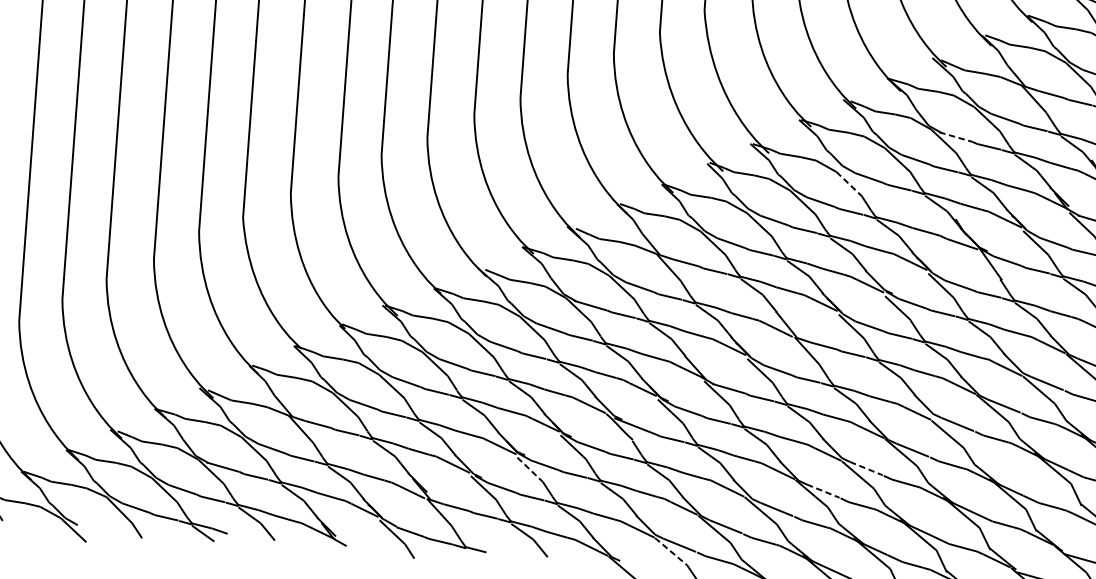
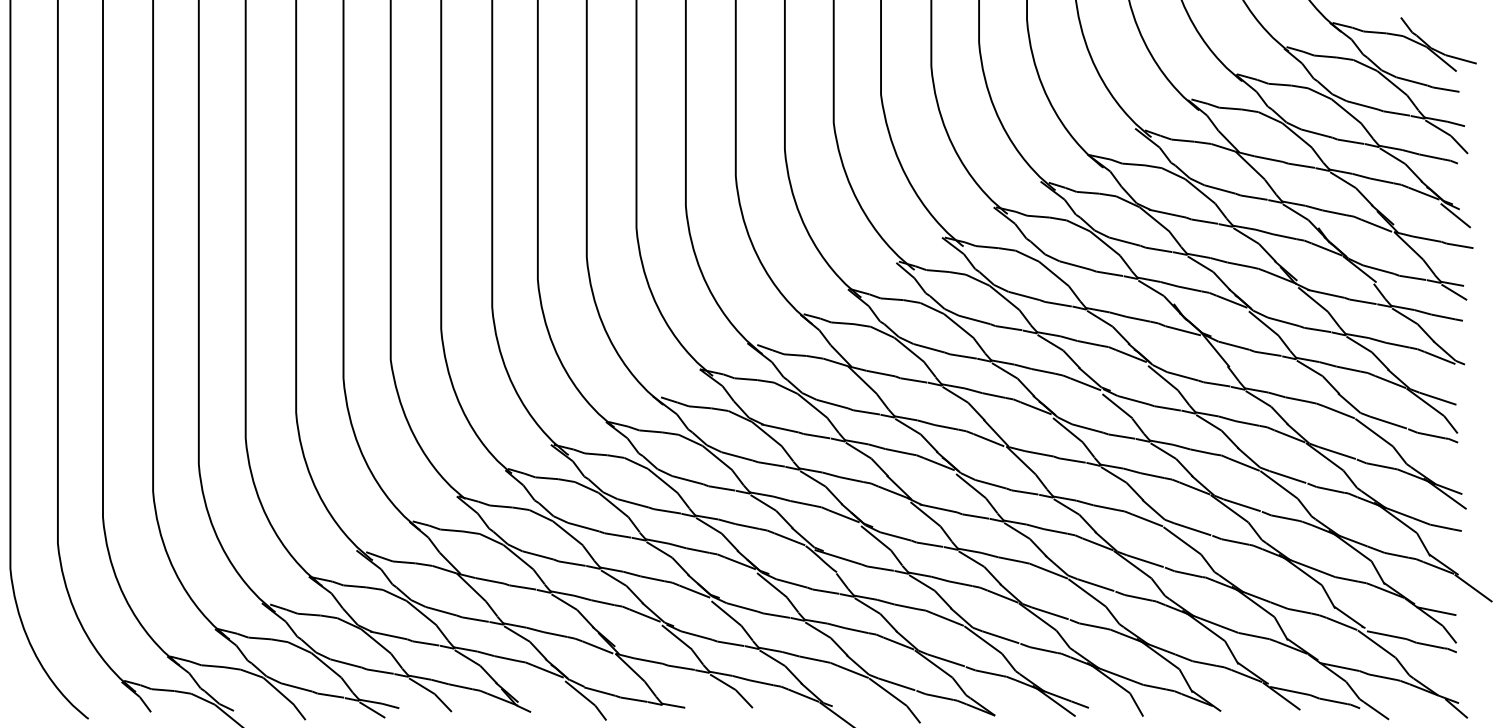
line: (955, 136) -> (1167, 213), dashed -> solid
line: (849, 184) -> (1054, 274), dashed -> solid
line: (530, 469) -> (726, 613), dashed -> solid
line: (866, 469) -> (1096, 585), dashed -> solid
line: (823, 491) -> (1050, 613), dashed -> solid
line: (671, 552) -> (888, 692), dashed -> solid

